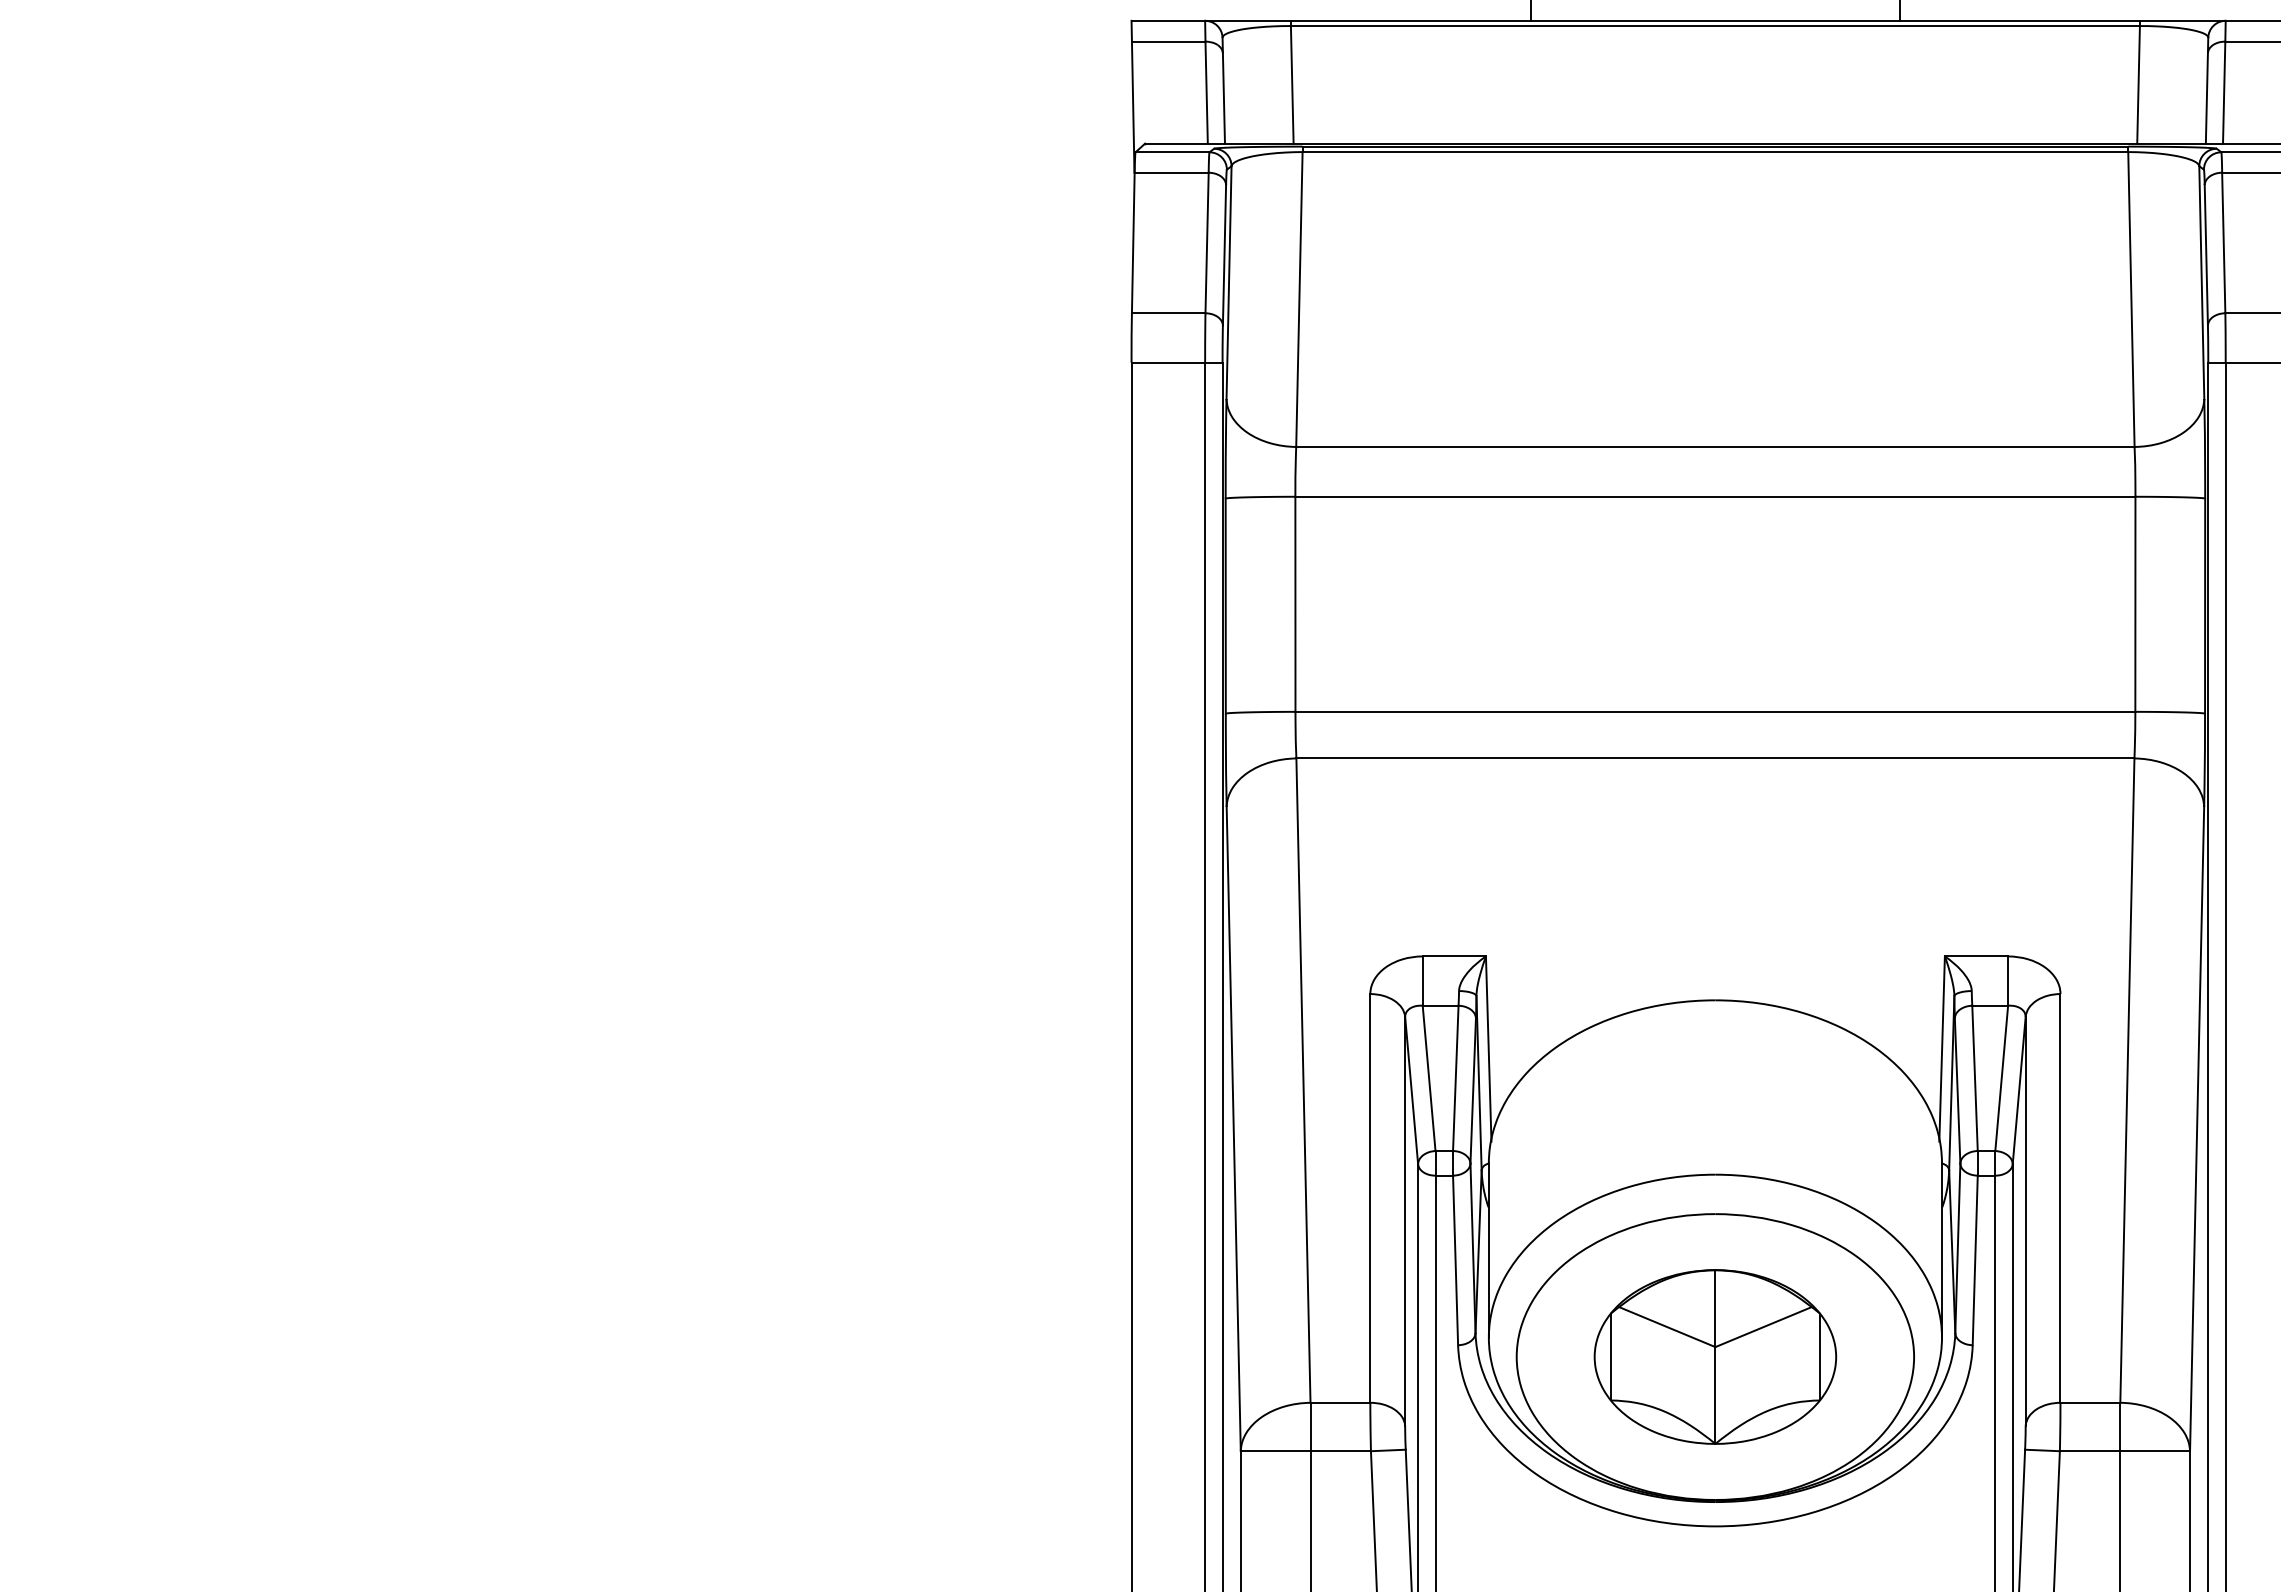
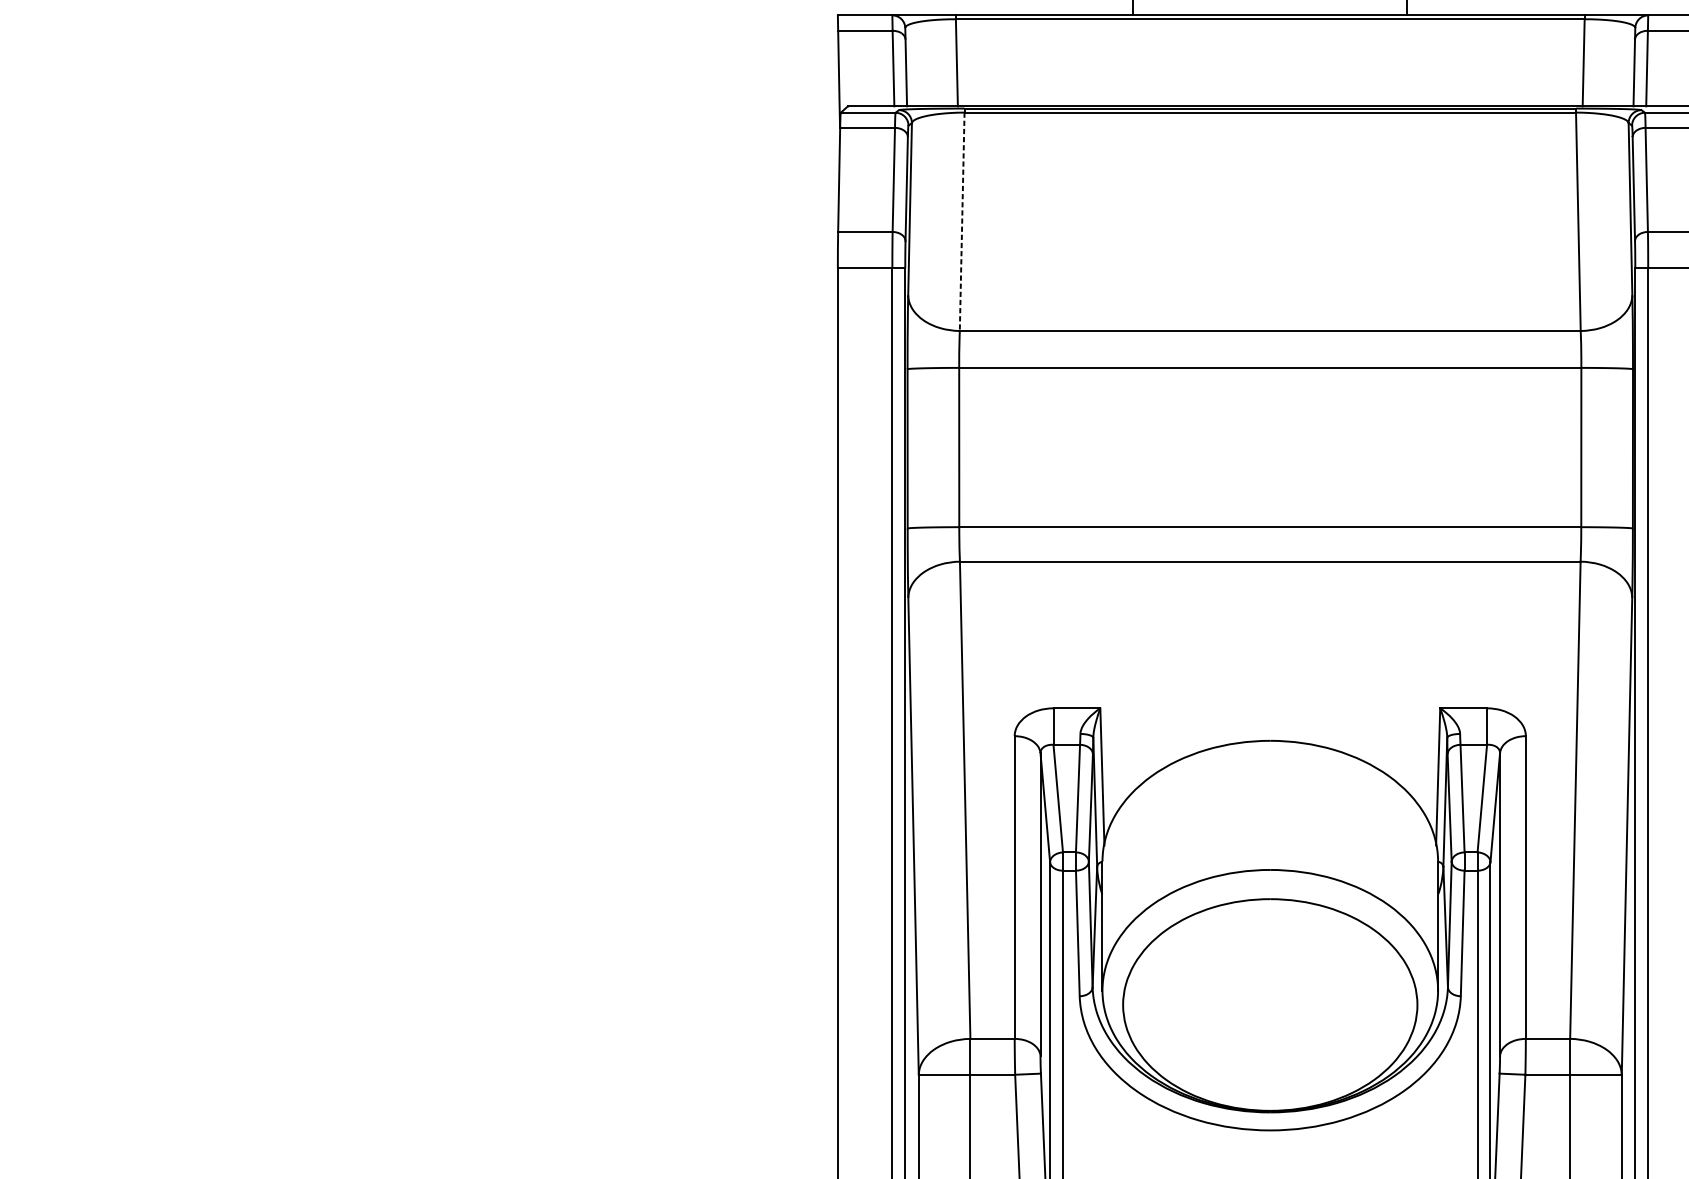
line: (1299, 300) -> (962, 222), solid -> dashed
part: (1715, 1356) -> (1270, 1004), removed

